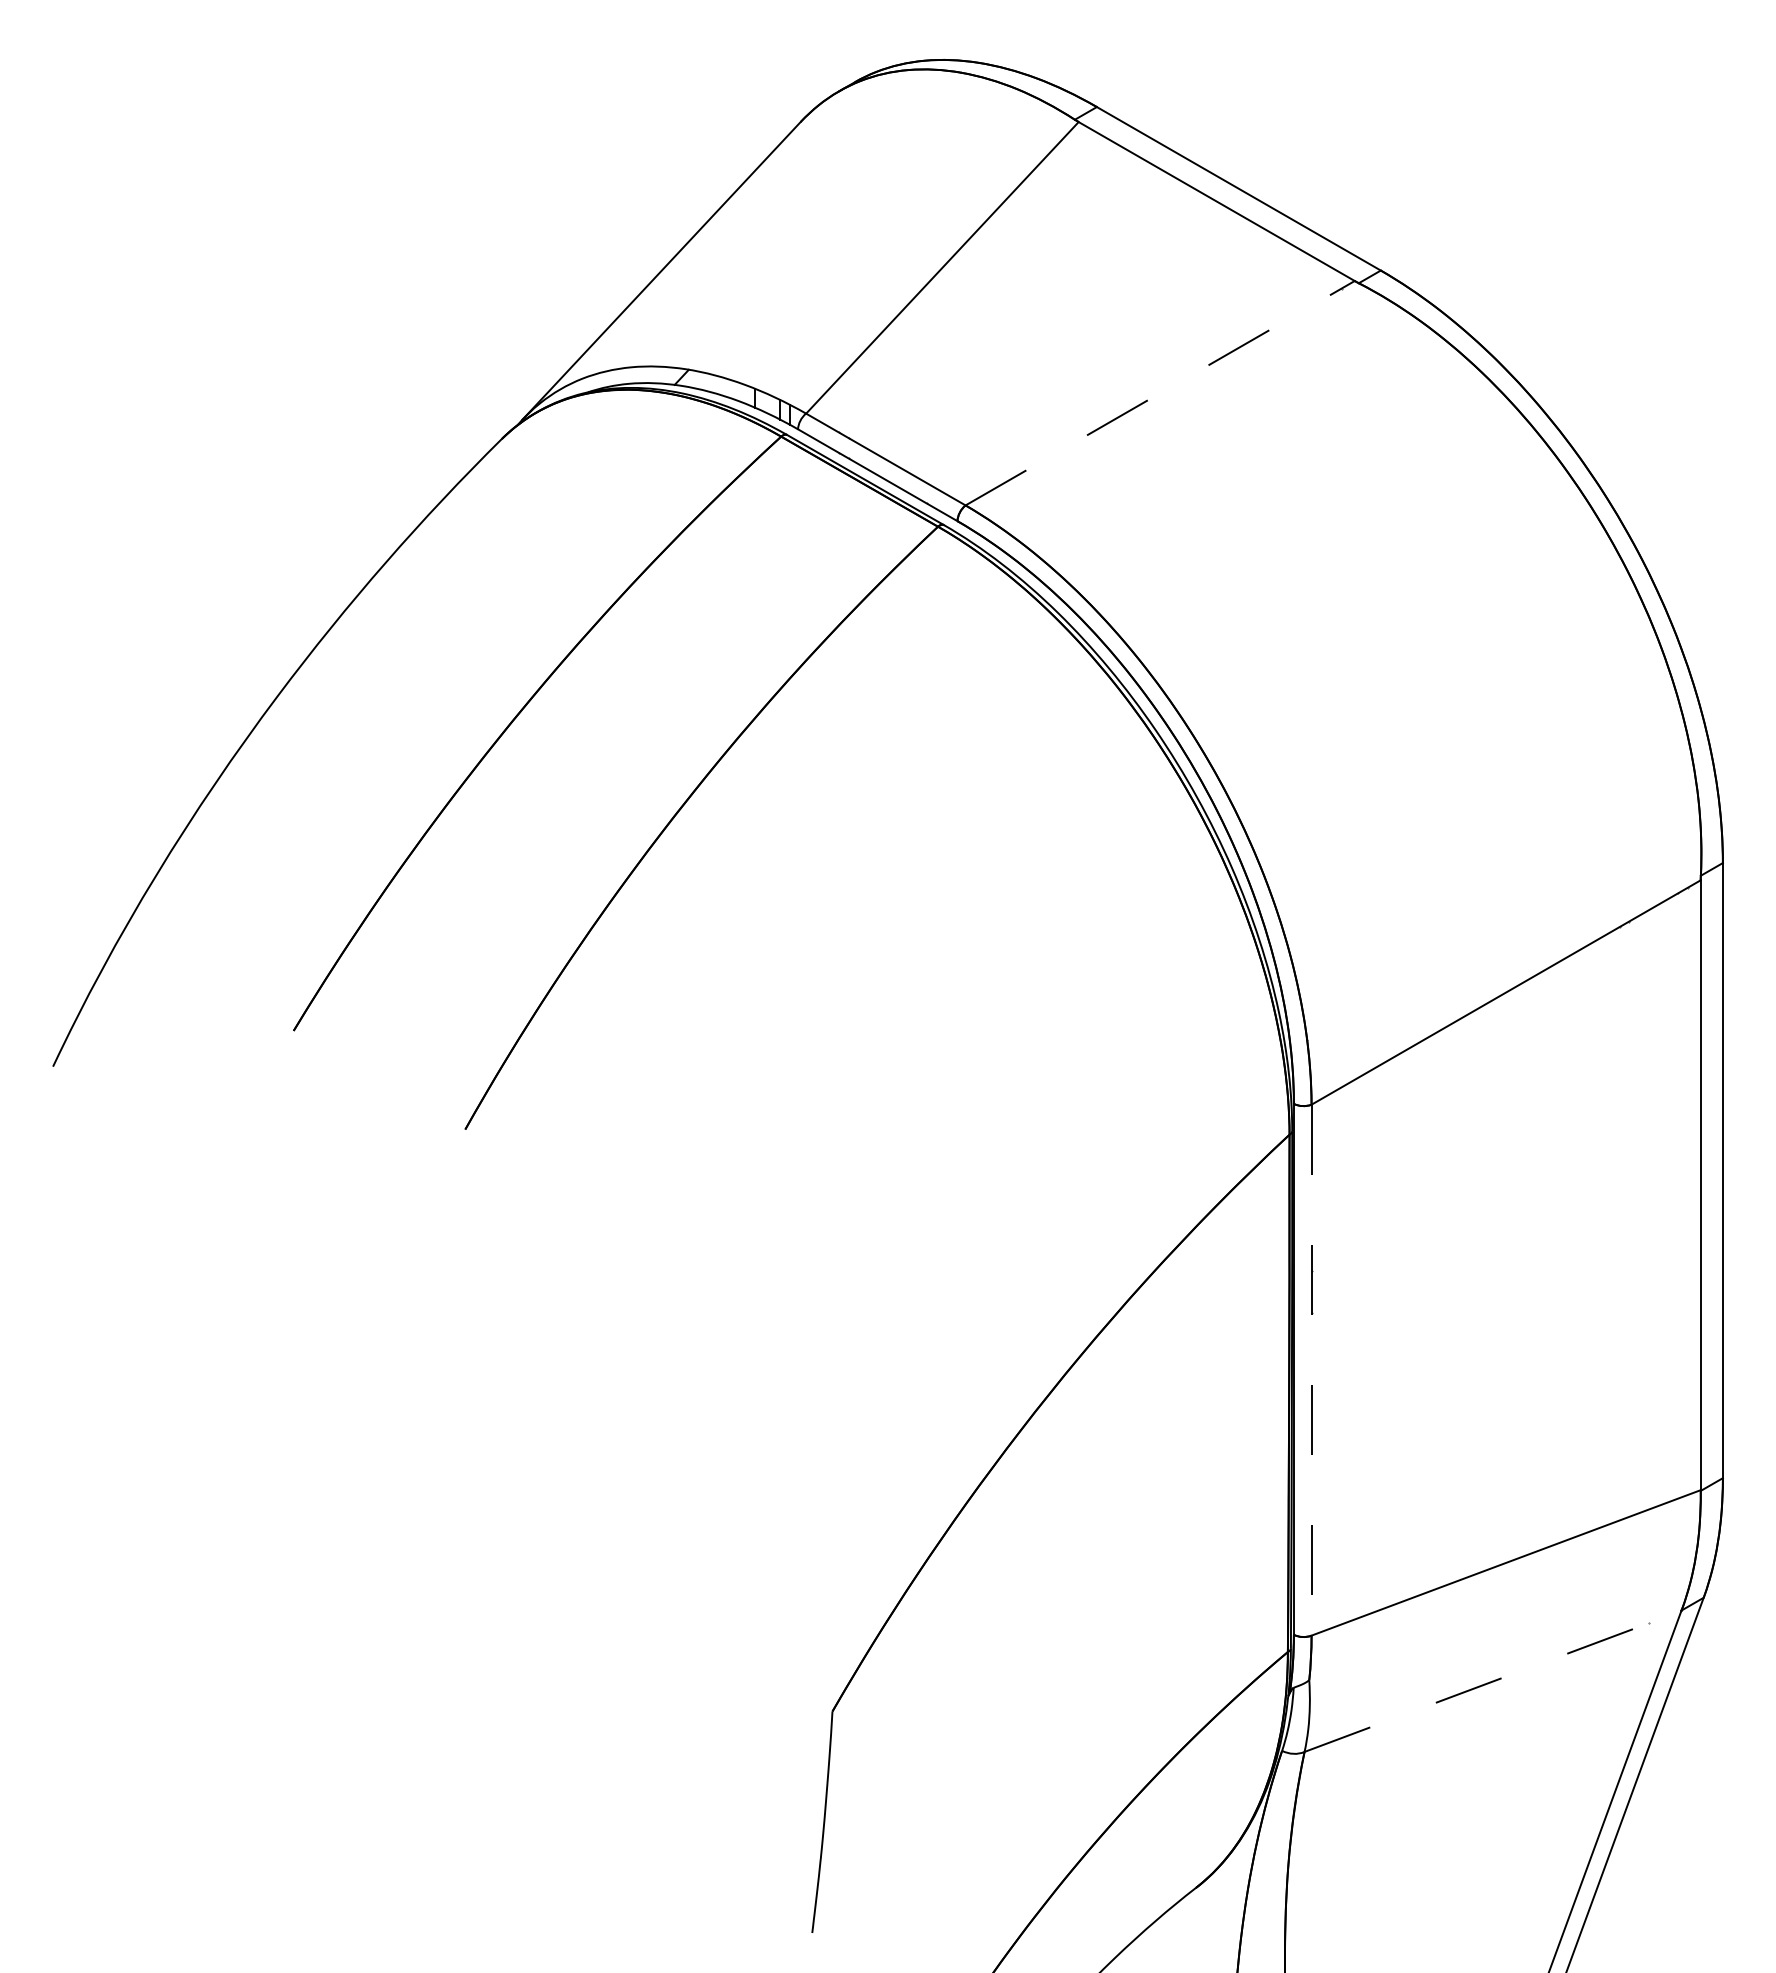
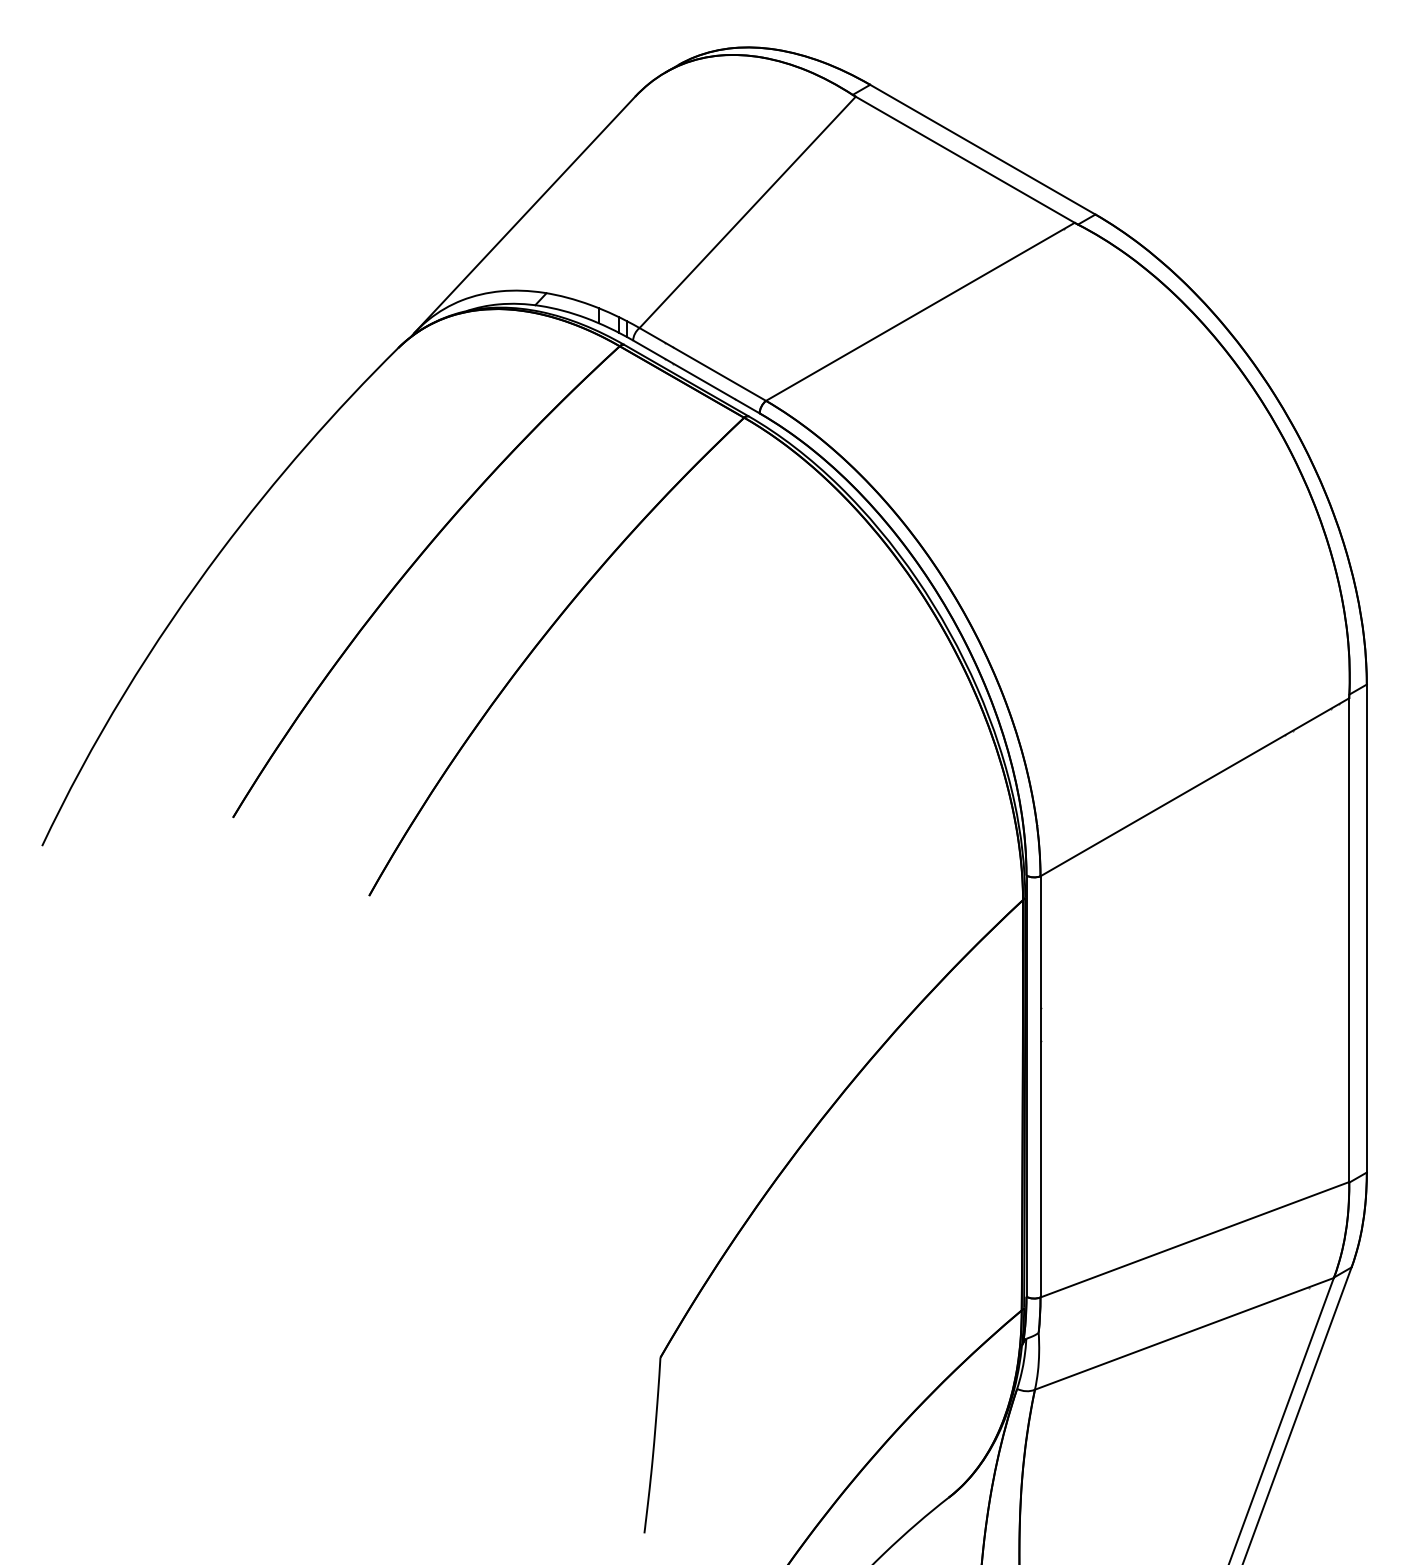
line: (1160, 393) -> (920, 312), dashed -> solid
line: (1311, 1370) -> (1040, 1087), dashed -> solid
line: (1493, 1681) -> (1184, 1333), dashed -> solid

